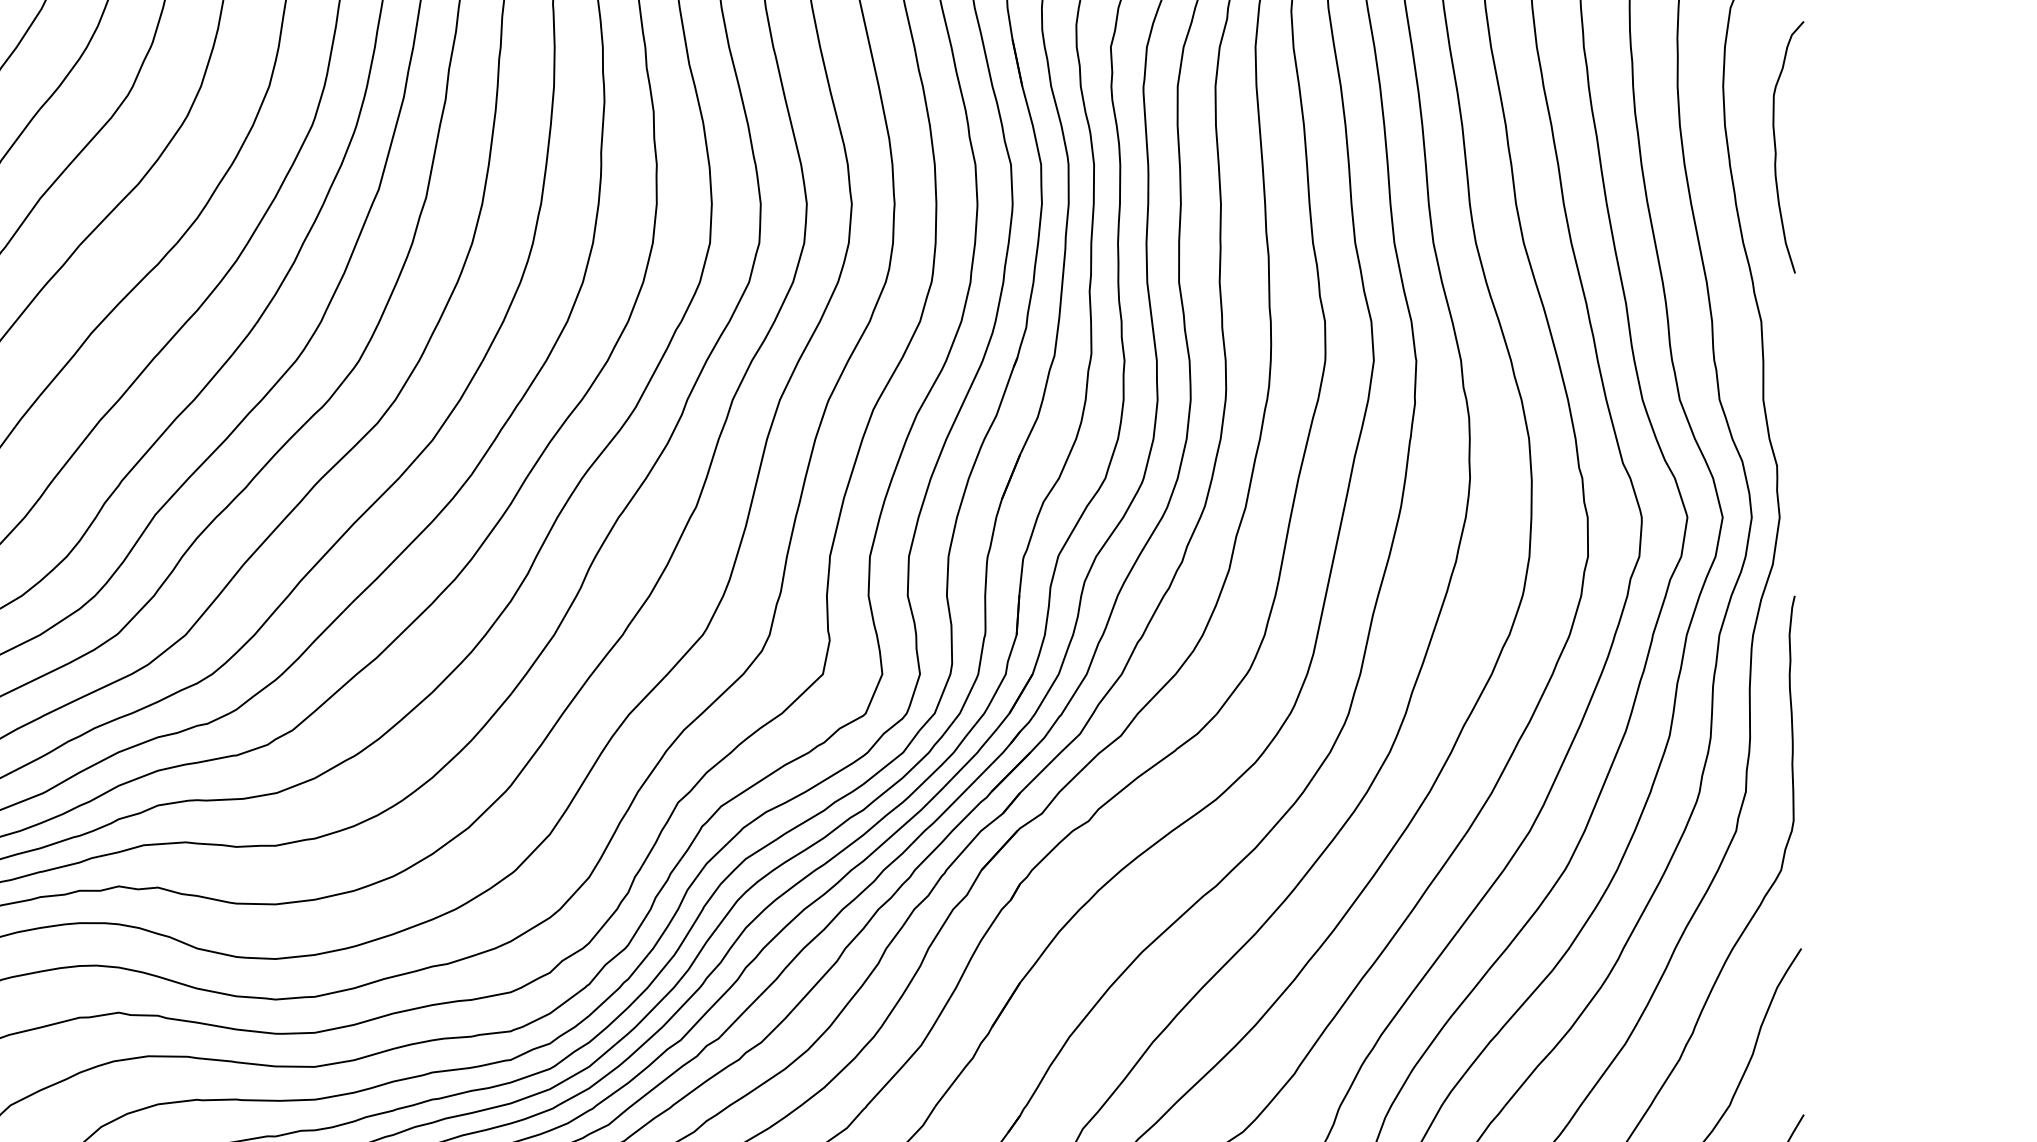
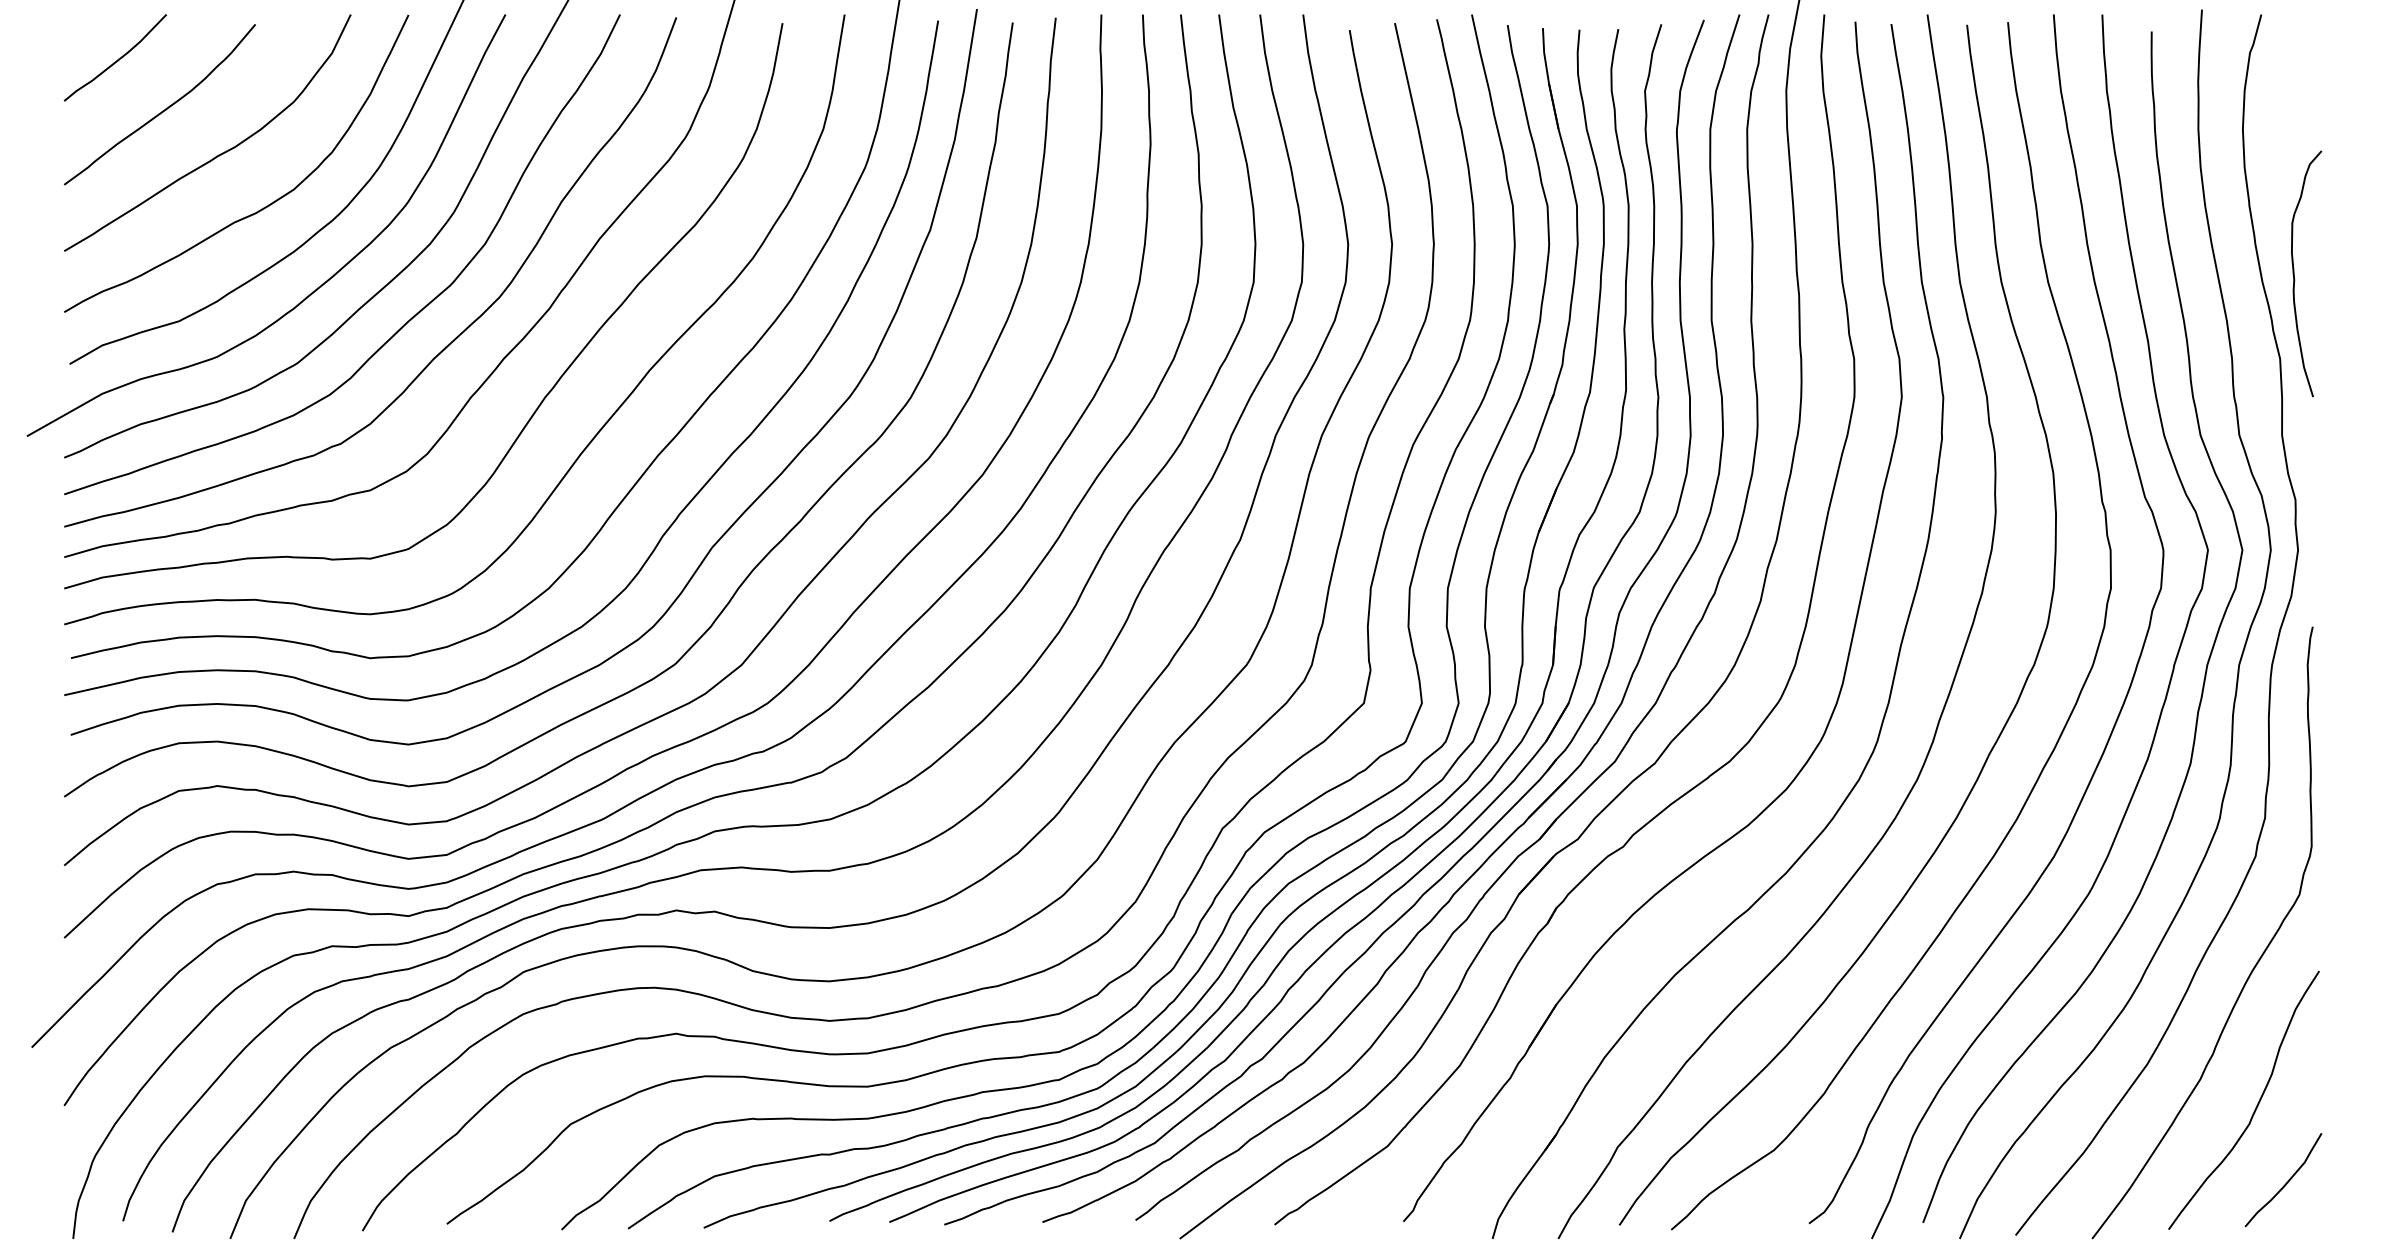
curve: (1776, 146) -> (2294, 273), moved

